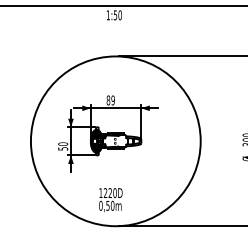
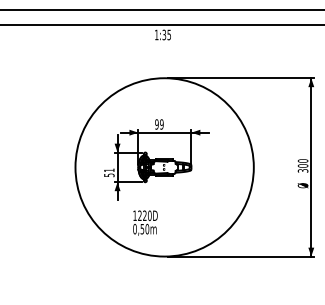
text: (117, 14) -> (166, 34), 1:50 -> 1:35
text: (108, 100) -> (156, 124), 89 -> 99
text: (63, 144) -> (109, 170), 50 -> 51
text: (110, 199) -> (145, 222), moved

